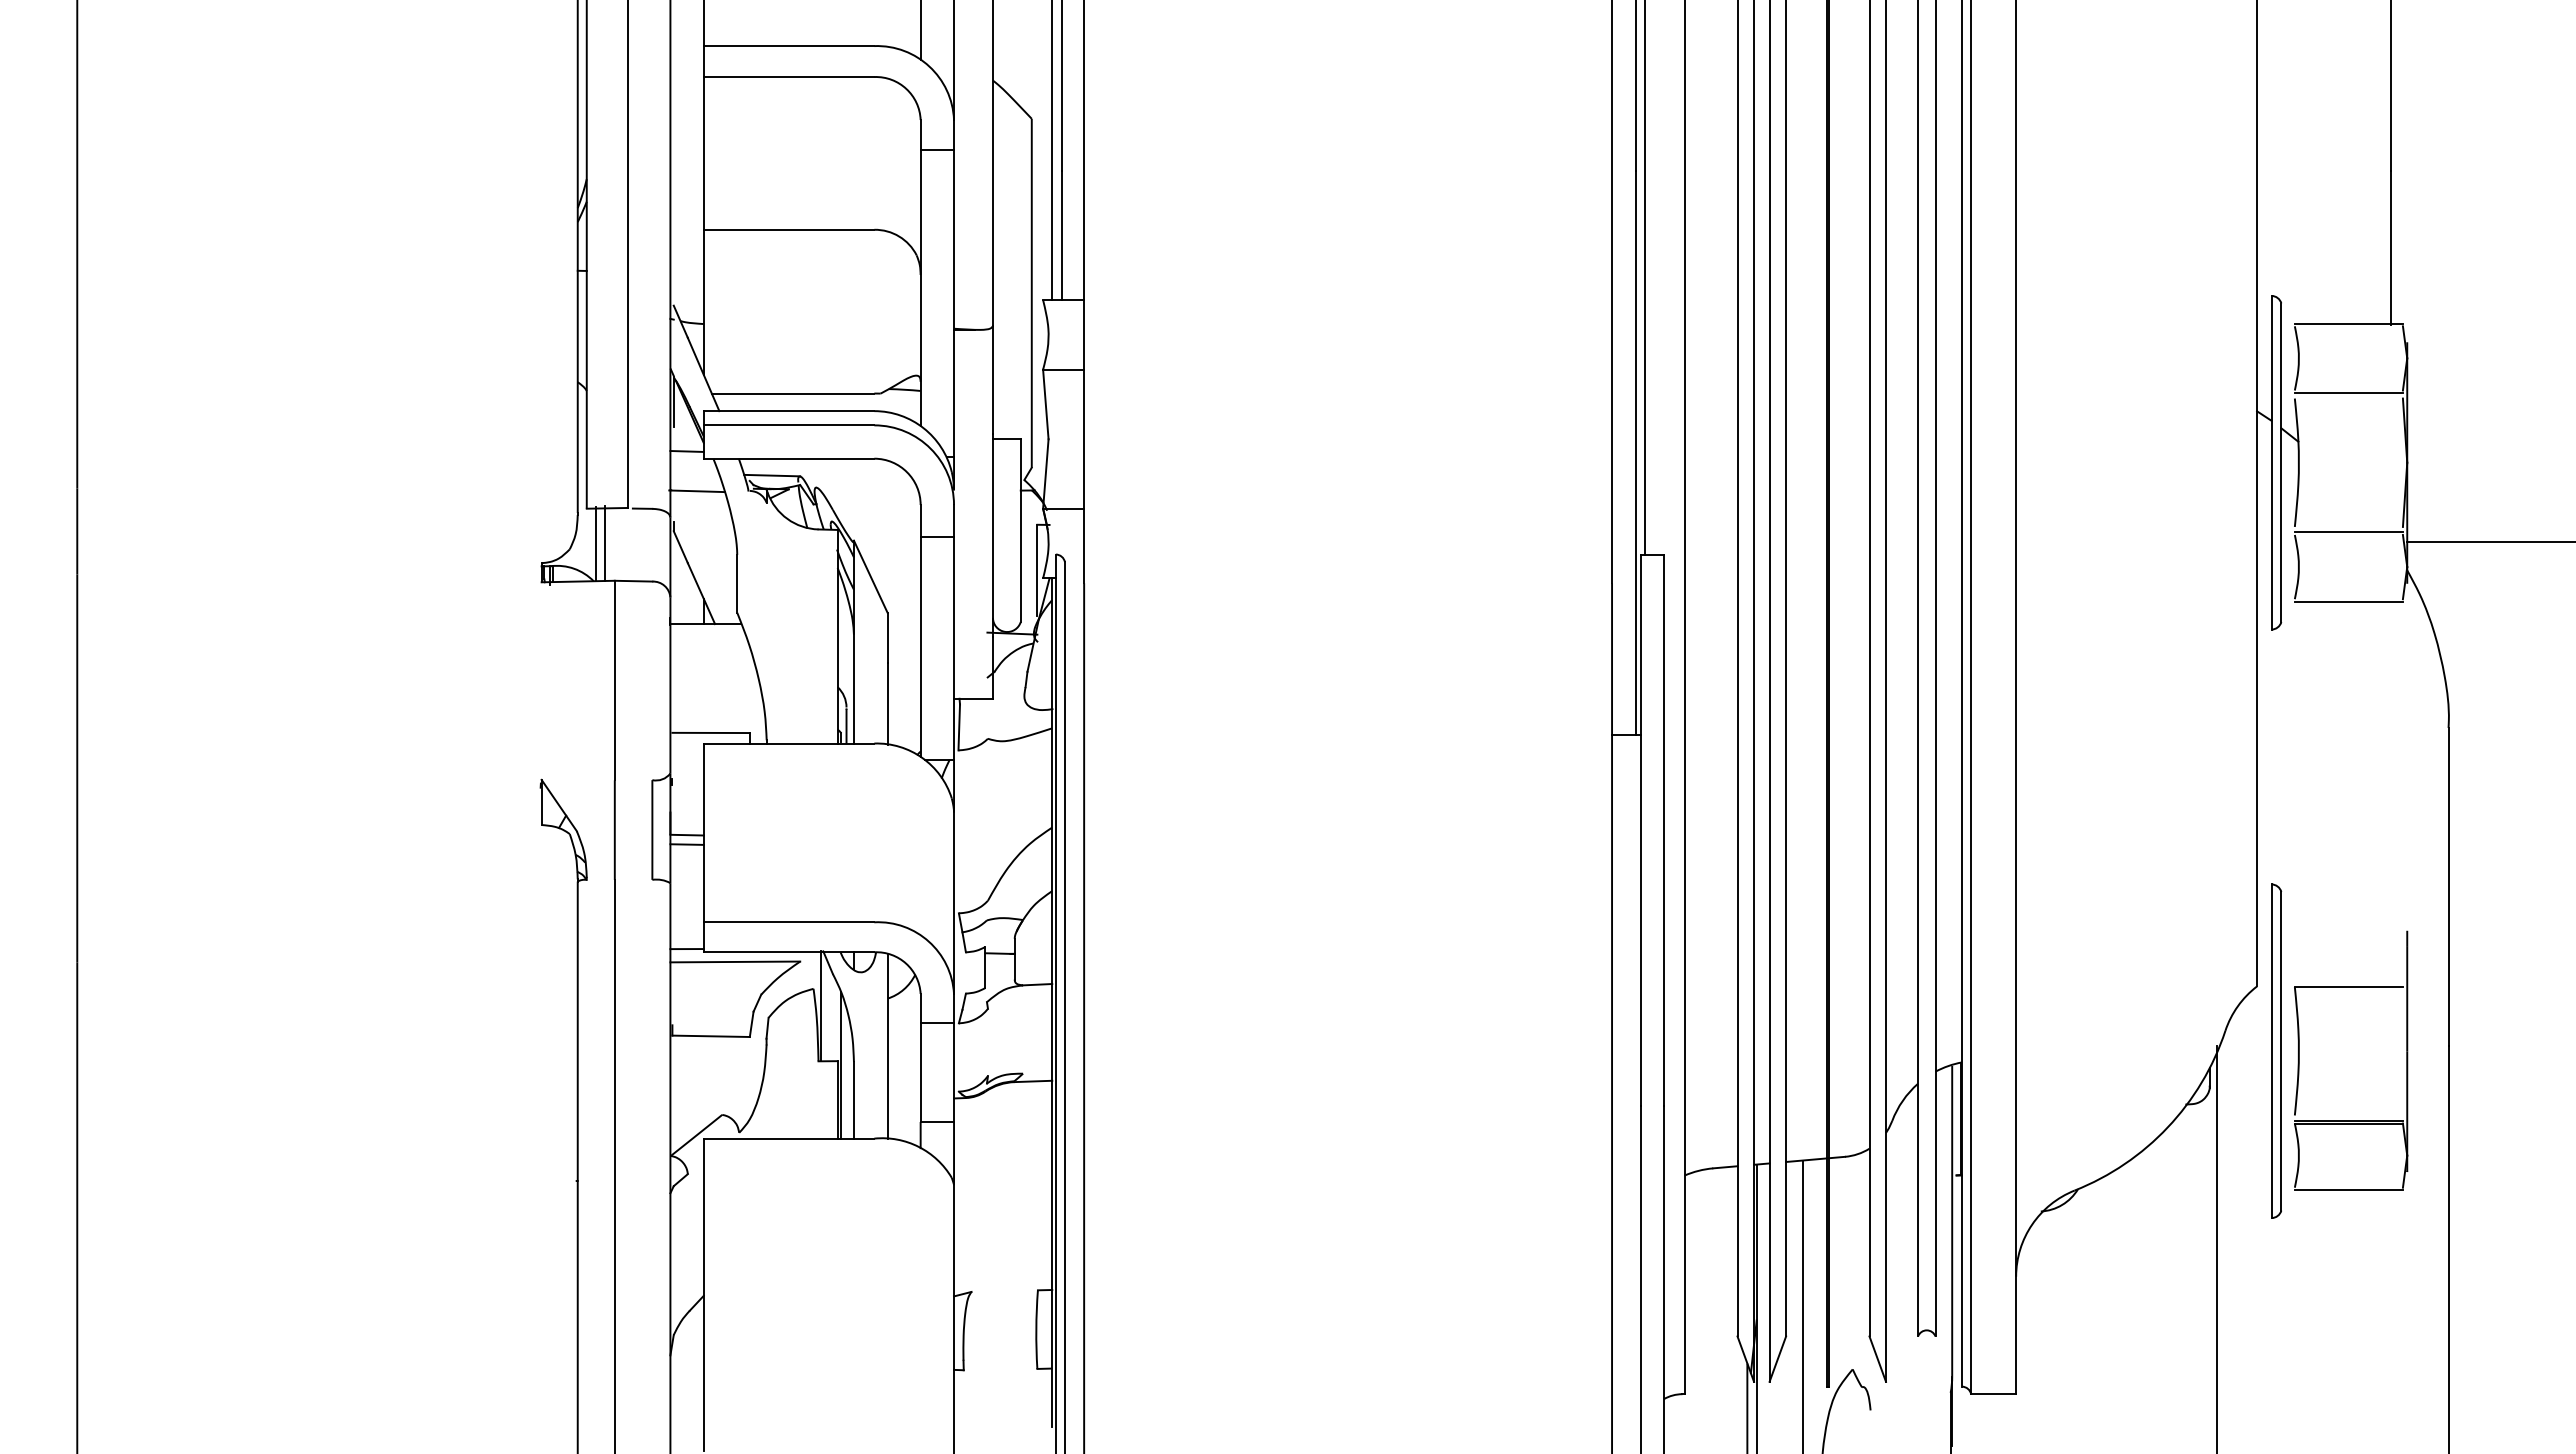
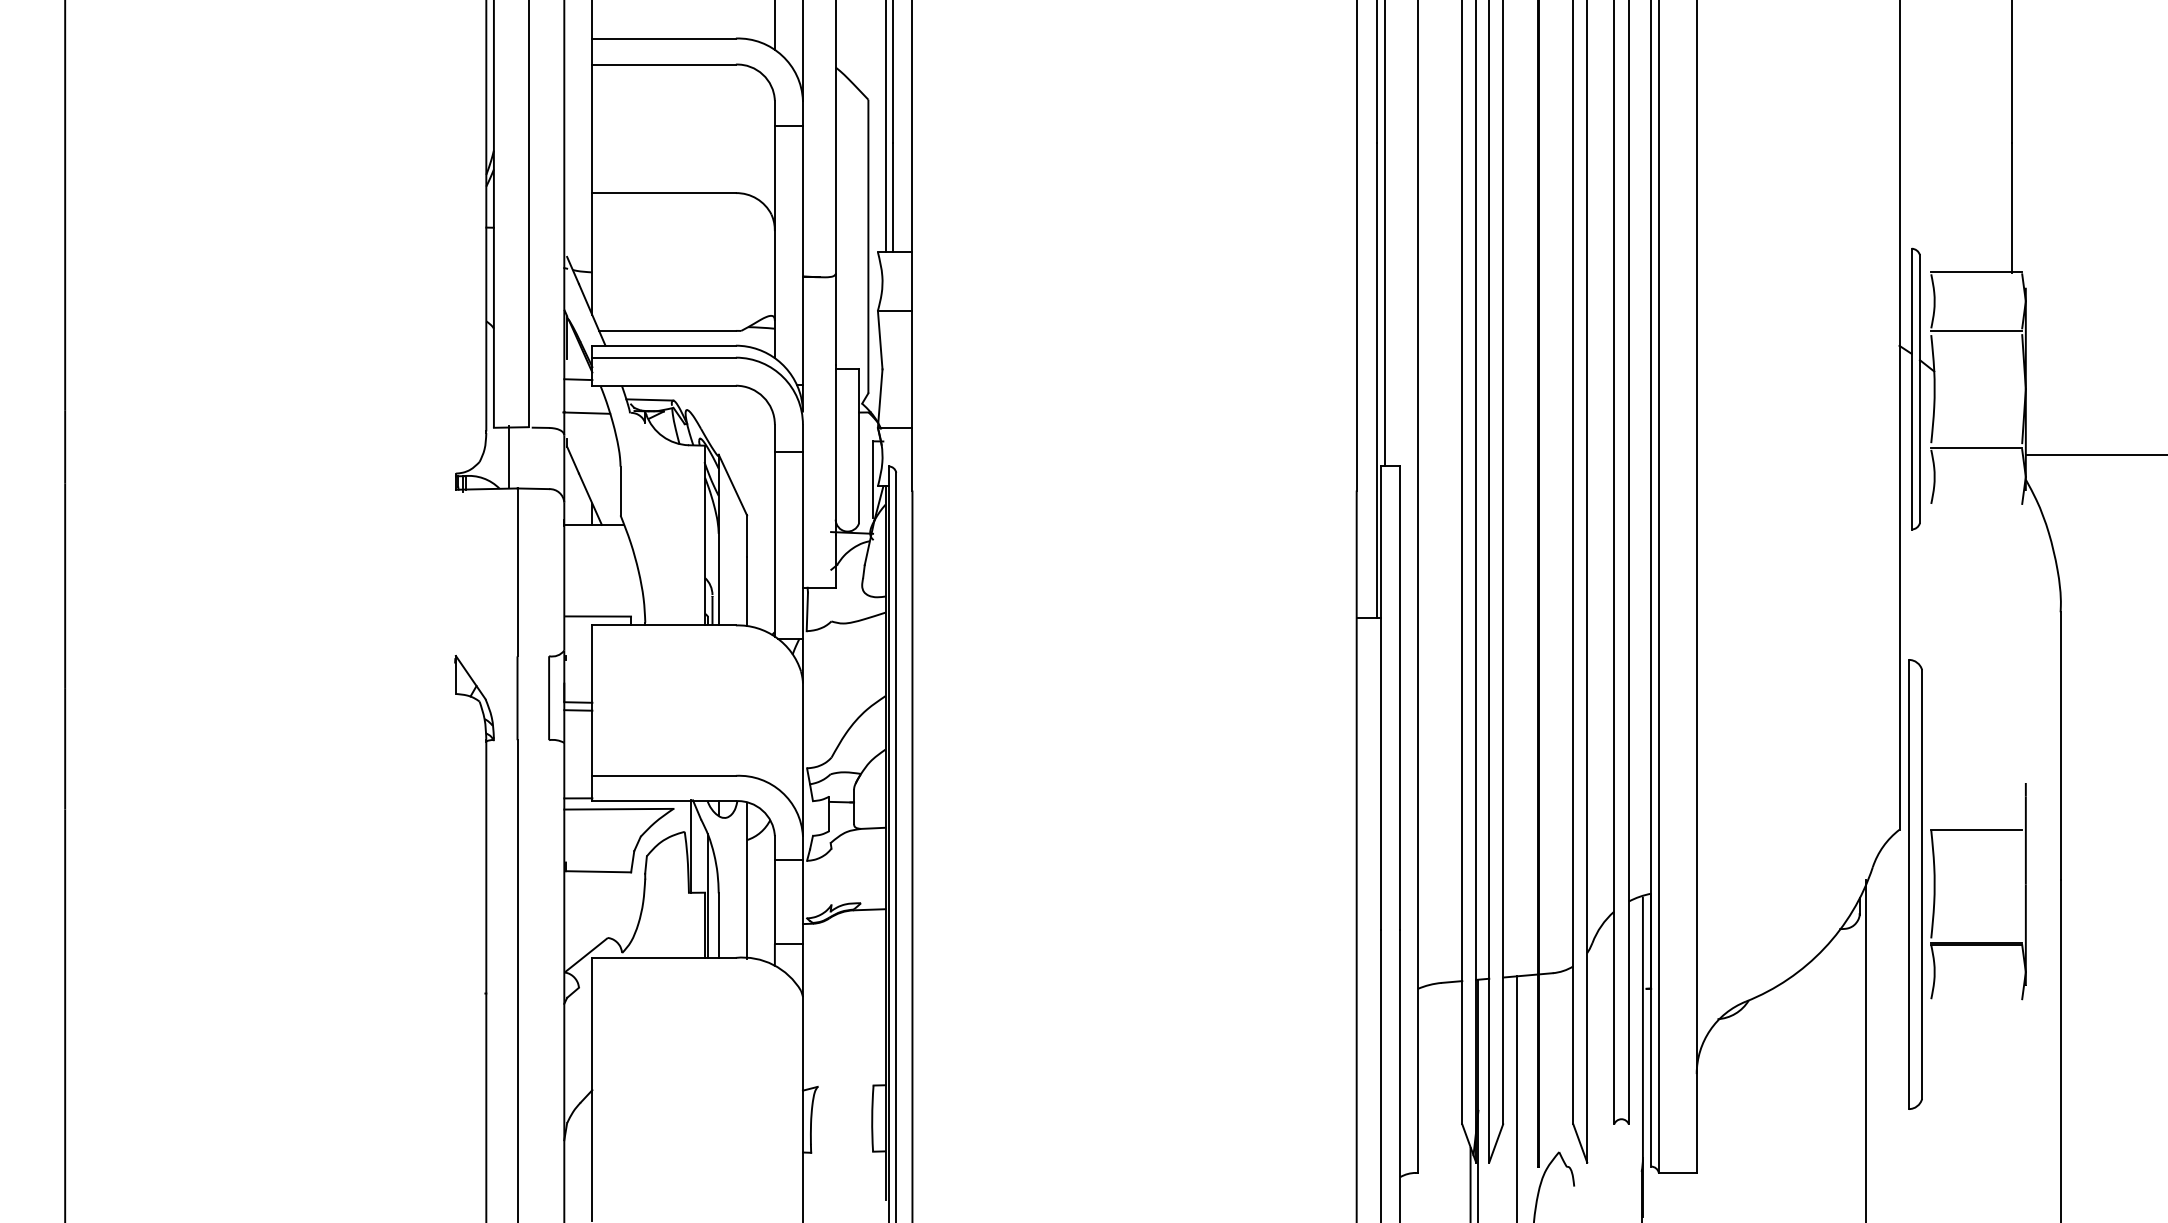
line: (596, 543) -> (502, 457), removed
line: (2348, 601) -> (1976, 505), removed
part: (2276, 1050) -> (1915, 883), size x1.6
line: (2348, 1190) -> (1976, 1001), removed

